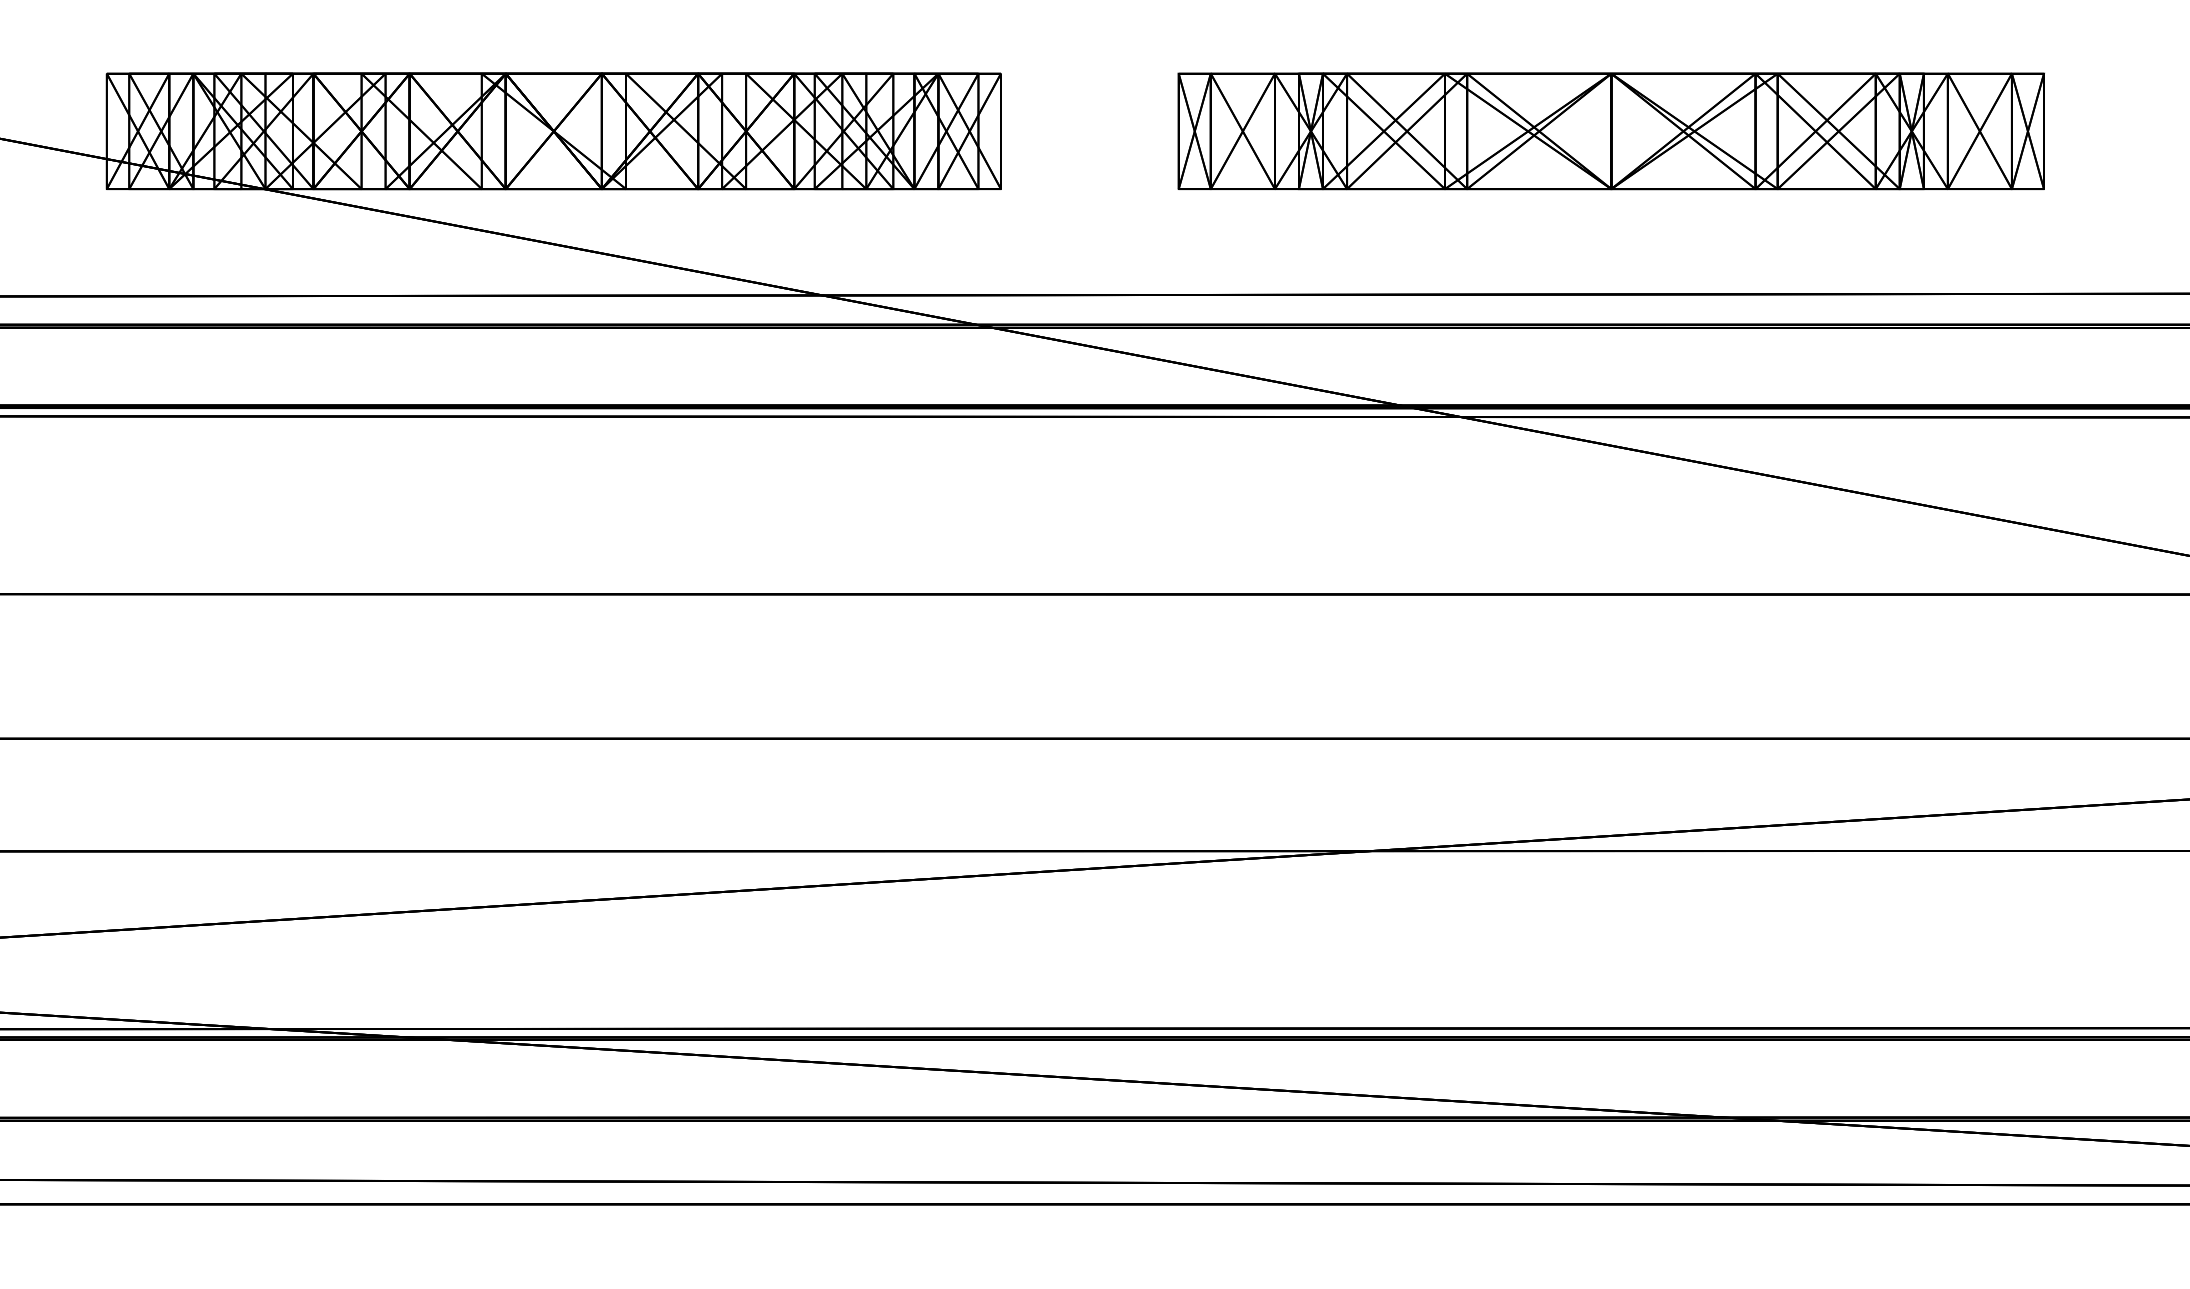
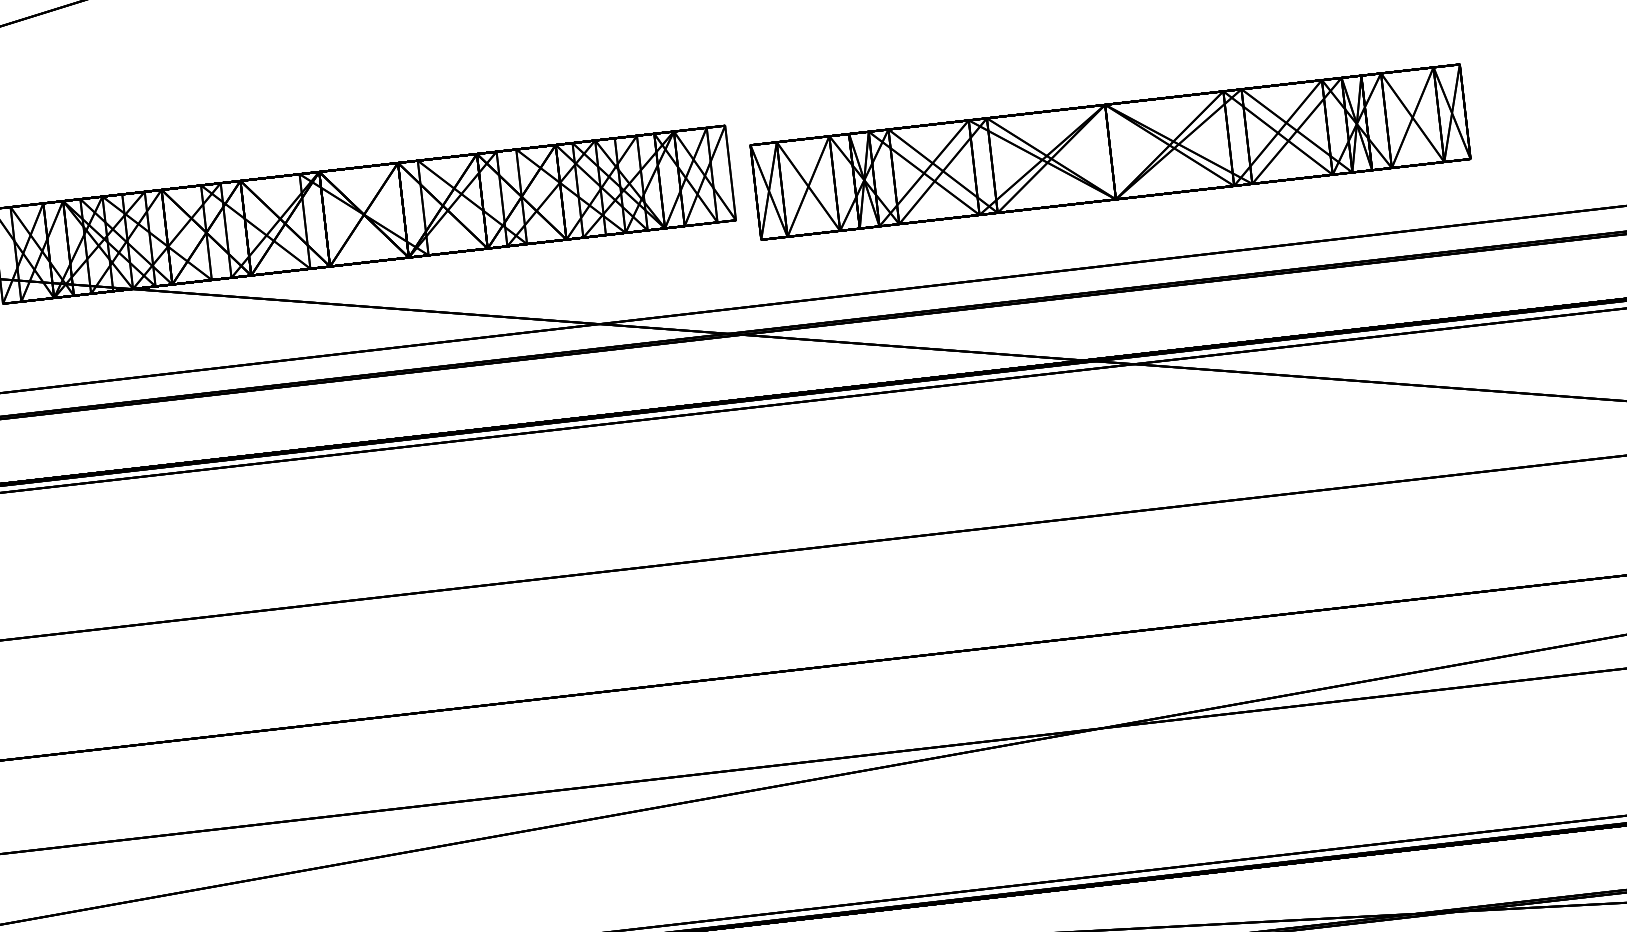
part: (1610, 131) -> (1109, 152), moved

